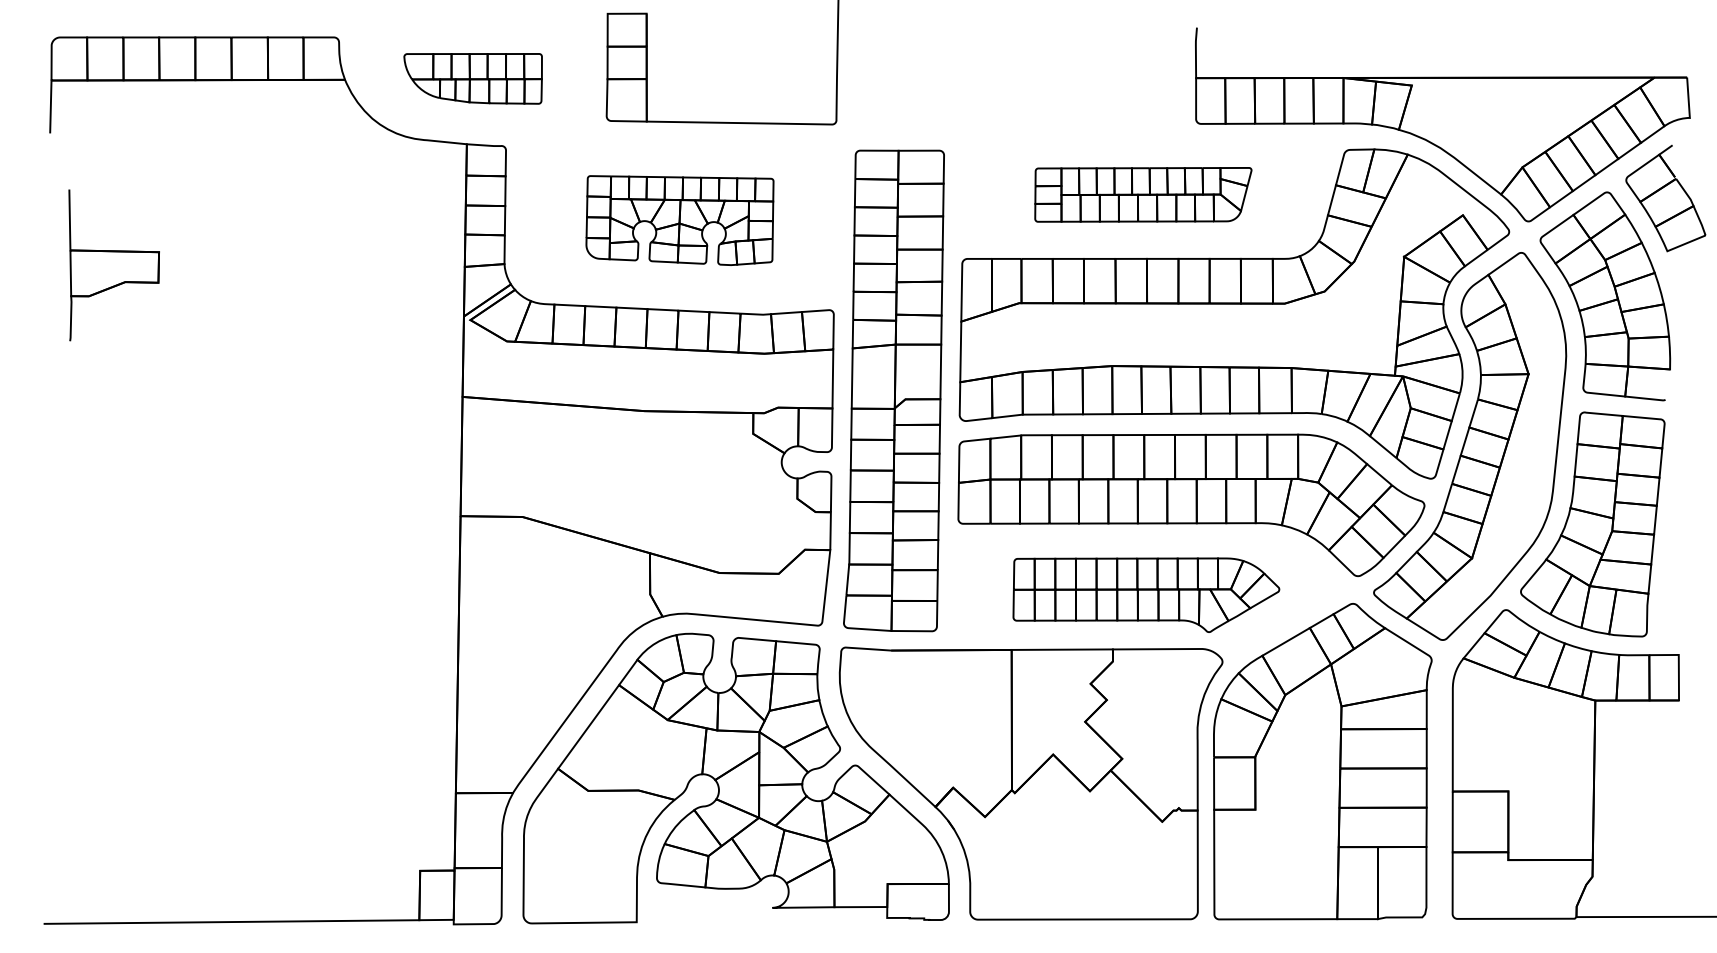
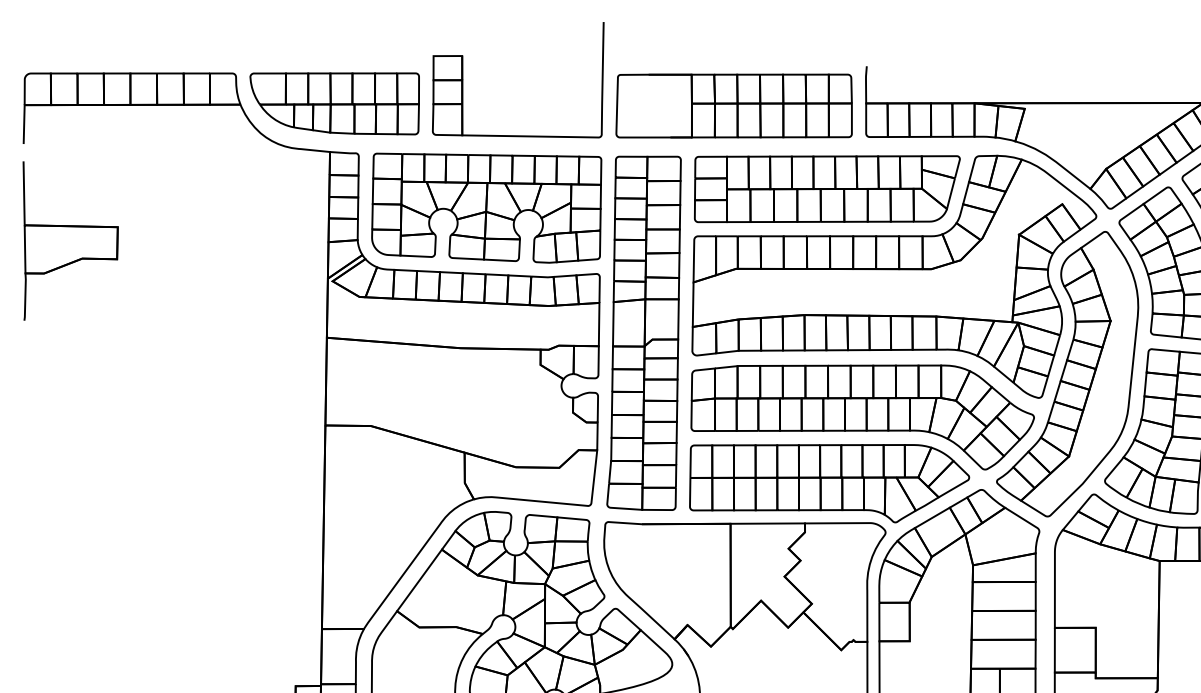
part: (472, 78) -> (334, 103), size x1.67
part: (1016, 81) -> (734, 105), added
part: (1143, 194) -> (827, 188), size x1.67
part: (679, 220) -> (486, 208), size x1.67
part: (114, 265) -> (70, 241), size x1.43
part: (1146, 594) -> (829, 483), size x1.43

